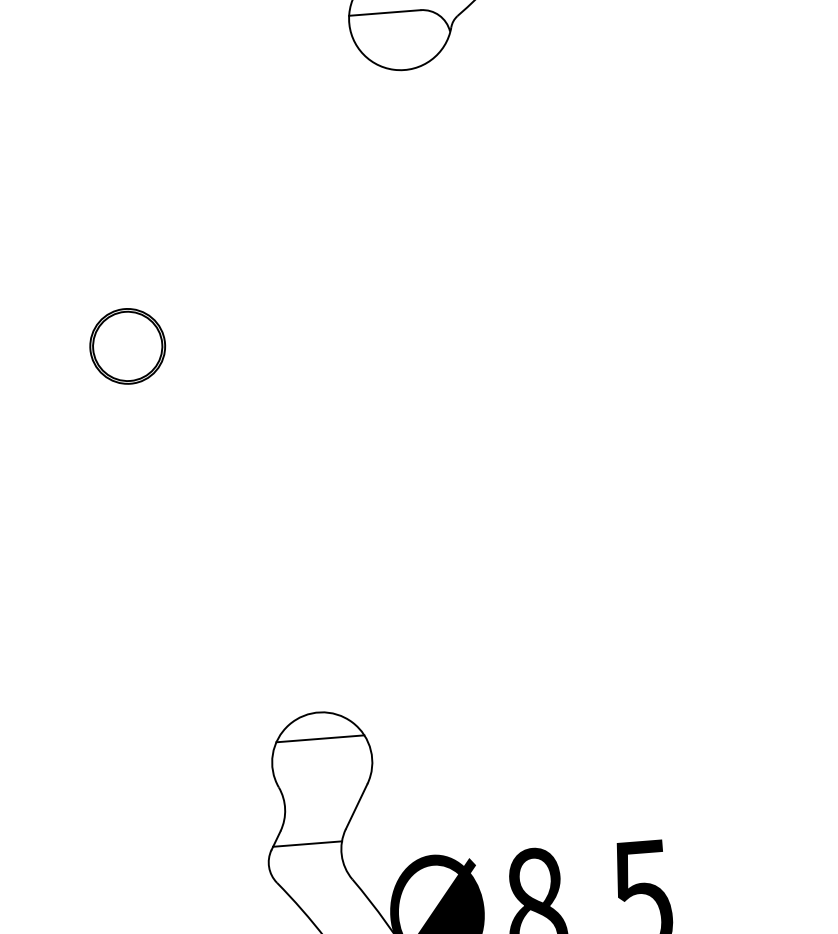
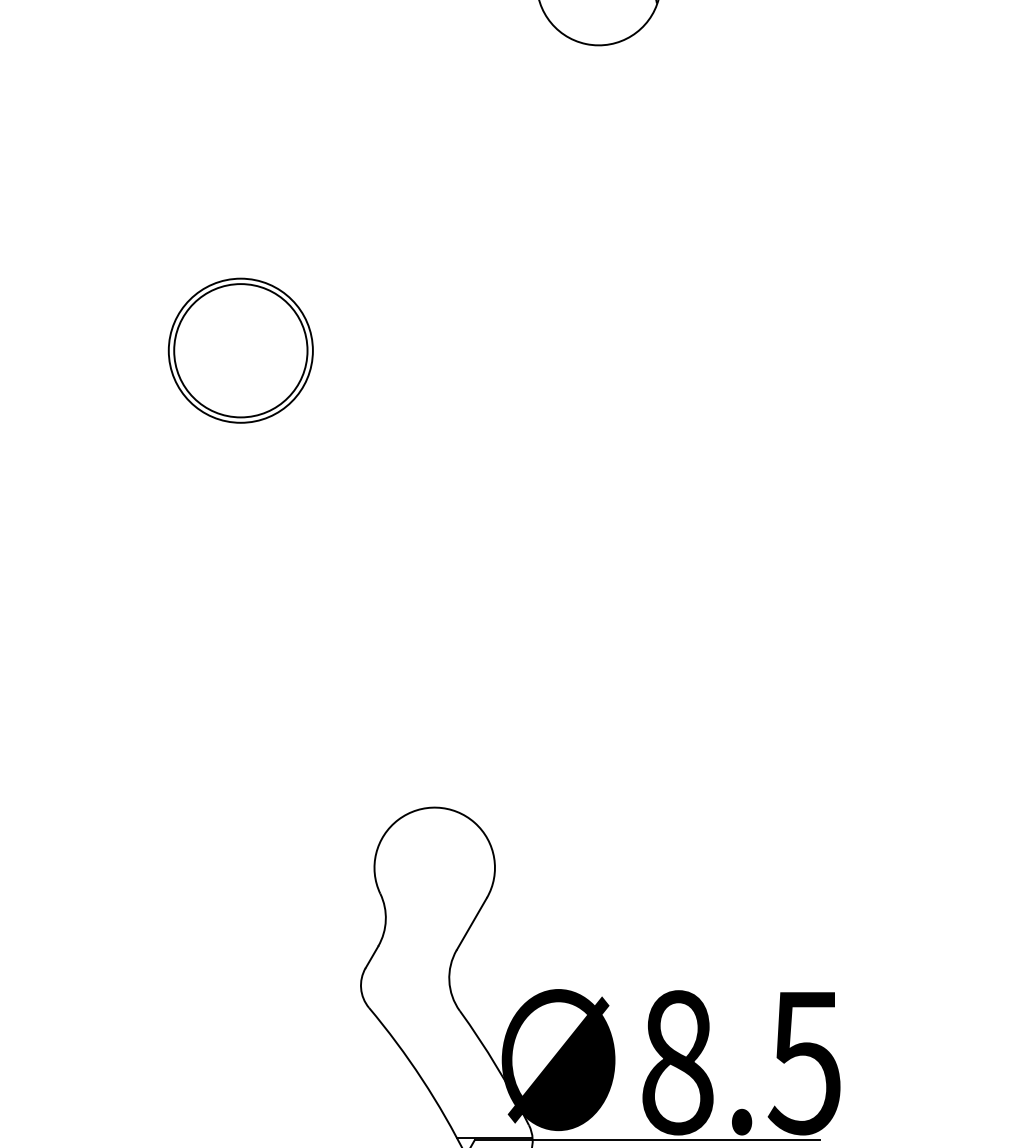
part: (127, 346) -> (240, 350), size x1.6
line: (320, 738) -> (434, 839), removed
line: (307, 844) -> (409, 964), removed

